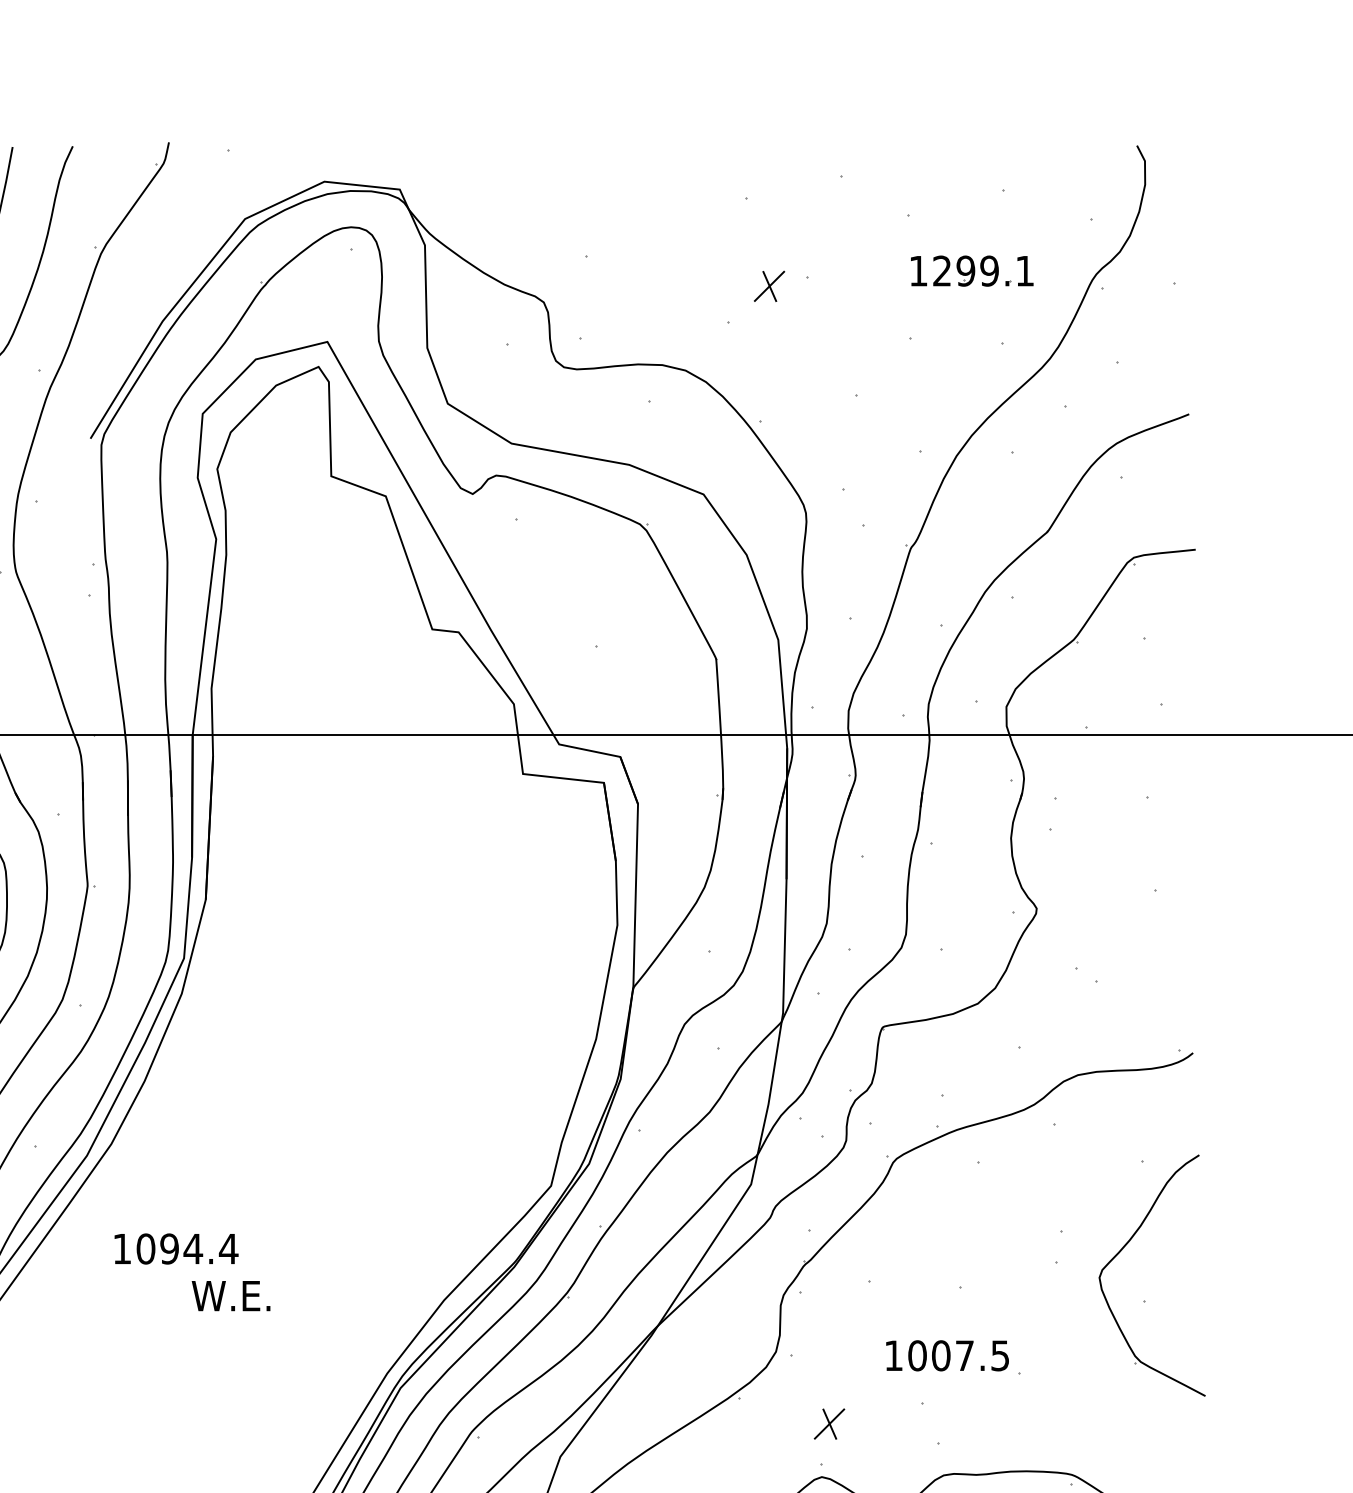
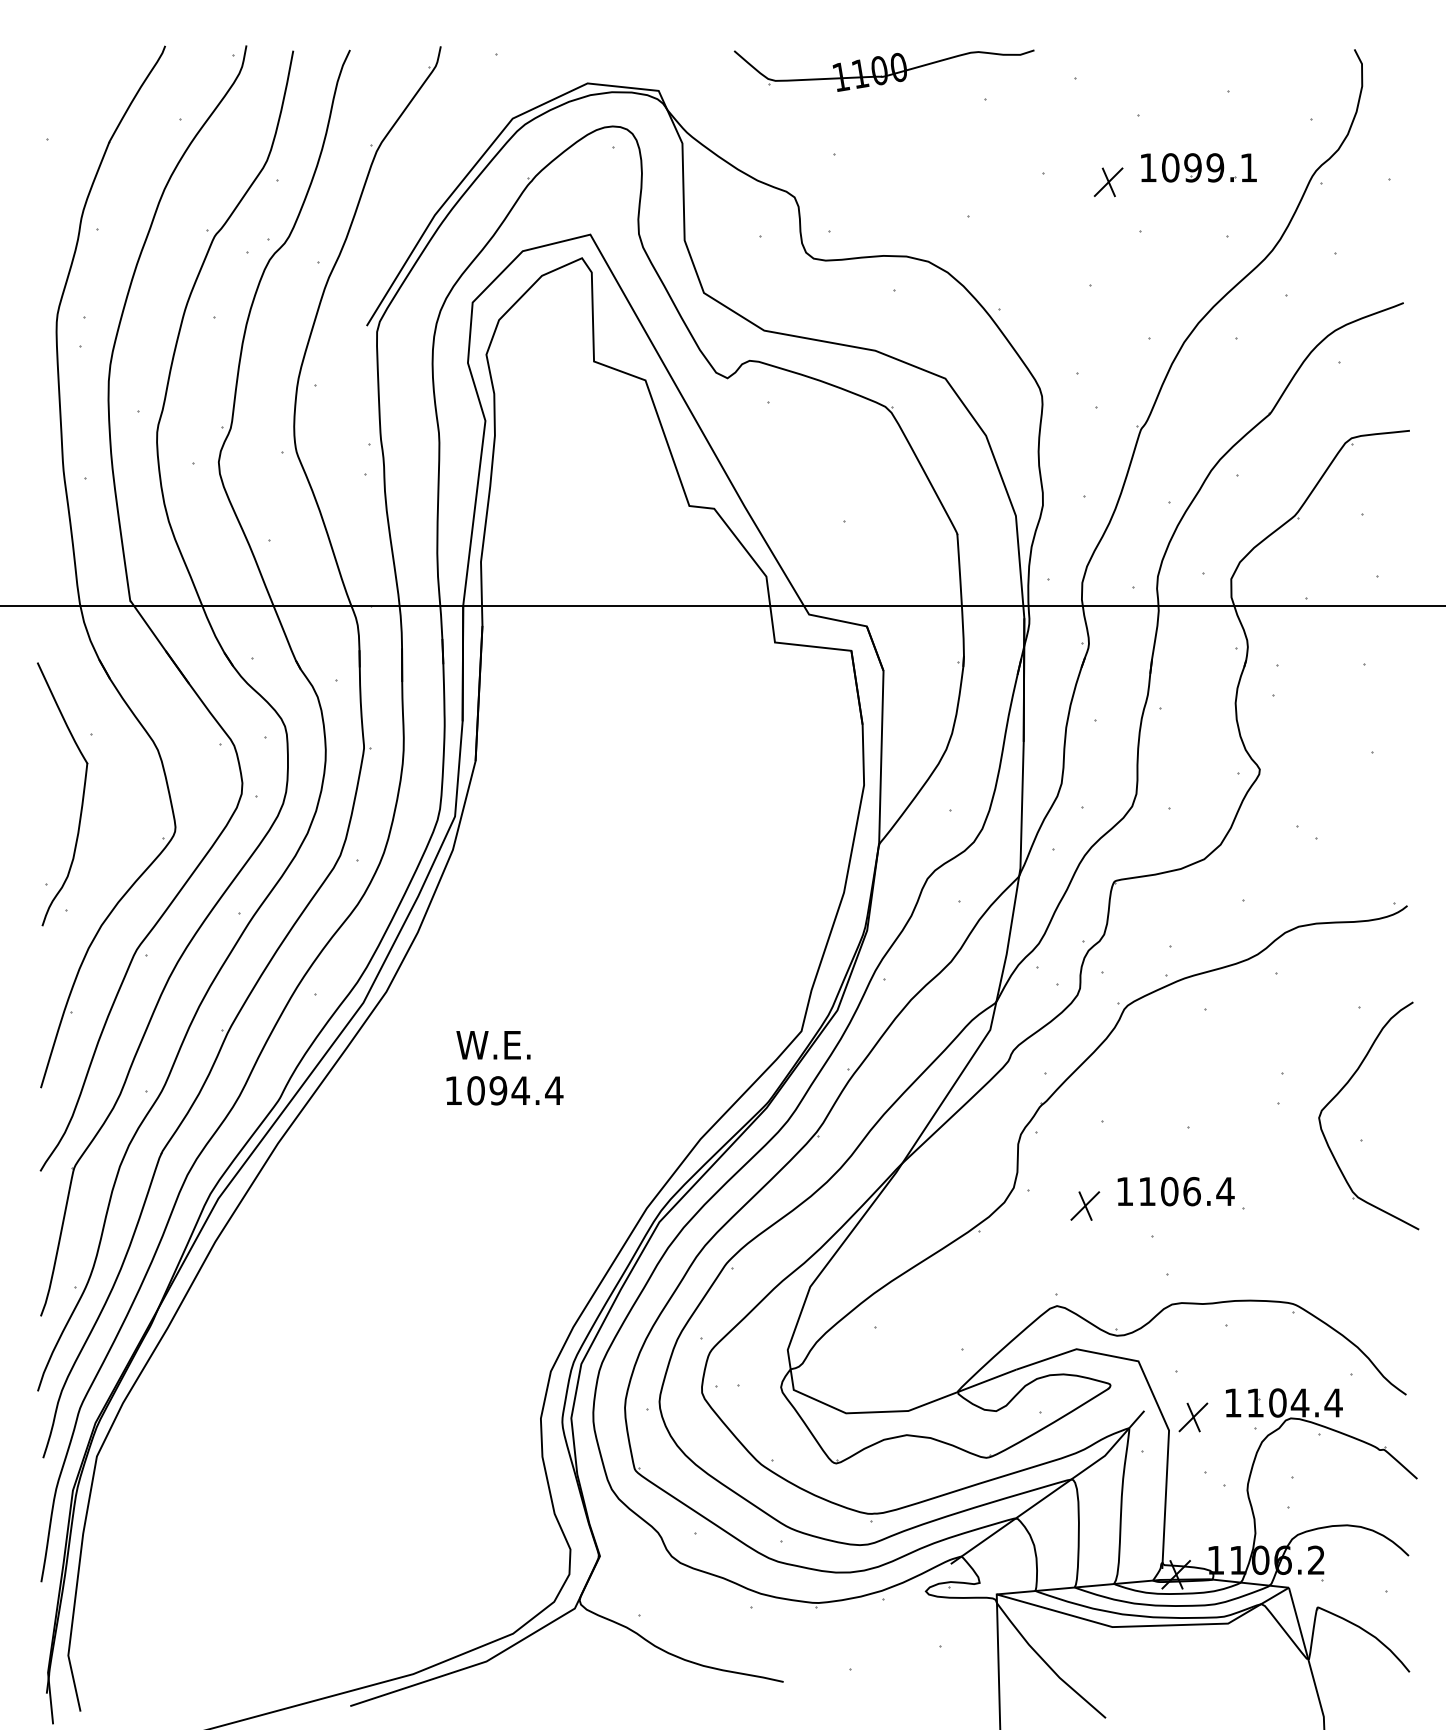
part: (637, 167) -> (883, 70), added
text: (942, 270) -> (1170, 167), 1299.1 -> 1099.1
part: (769, 286) -> (1108, 182), moved
text: (176, 1248) -> (504, 1090), moved
text: (231, 1296) -> (493, 1045), moved
text: (959, 1355) -> (1186, 1191), 1007.5 -> 1106.4
part: (829, 1423) -> (1085, 1205), moved

